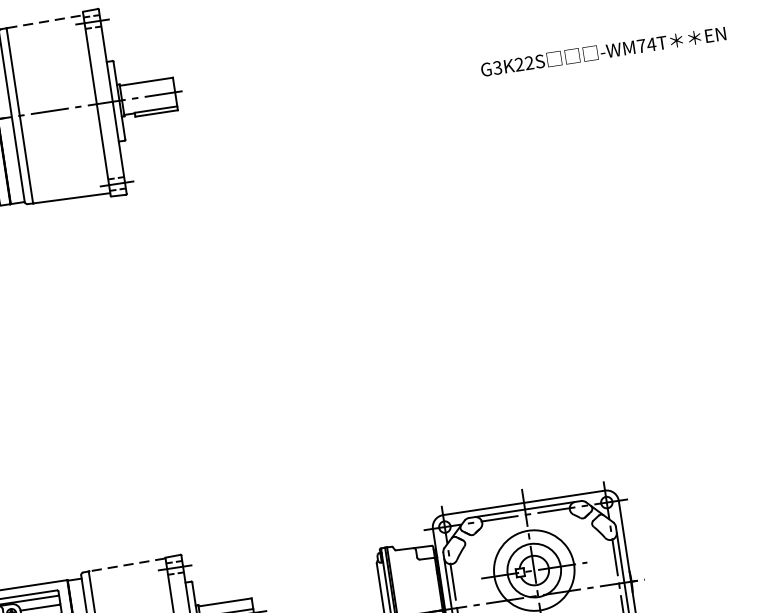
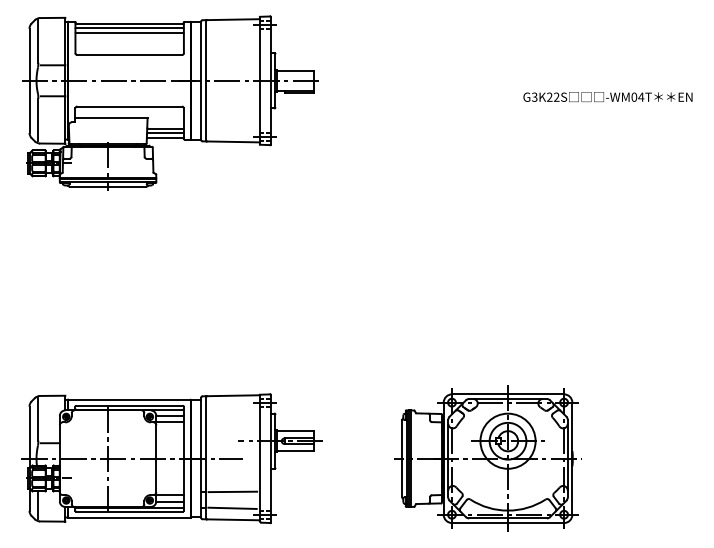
line: (45, 21) -> (233, 19), dashed -> solid
text: (641, 45) -> (634, 96), -WM74T -> -WM04T
line: (126, 564) -> (232, 395), dashed -> solid

